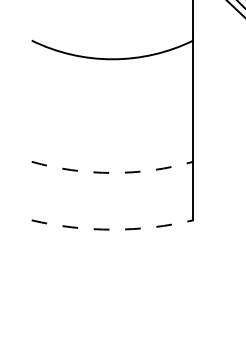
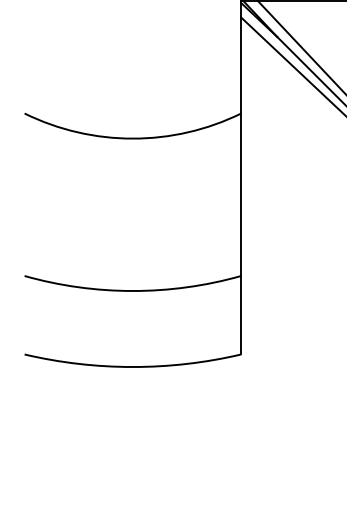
arc: (112, 173) -> (132, 291), dashed -> solid
arc: (112, 230) -> (132, 367), dashed -> solid

